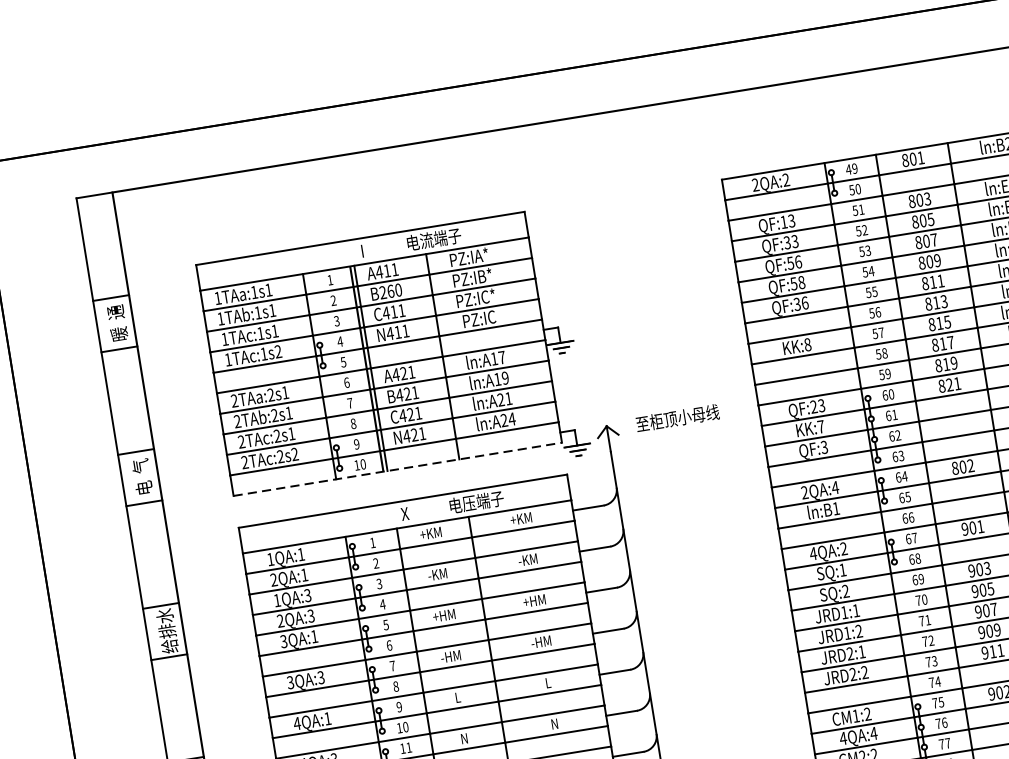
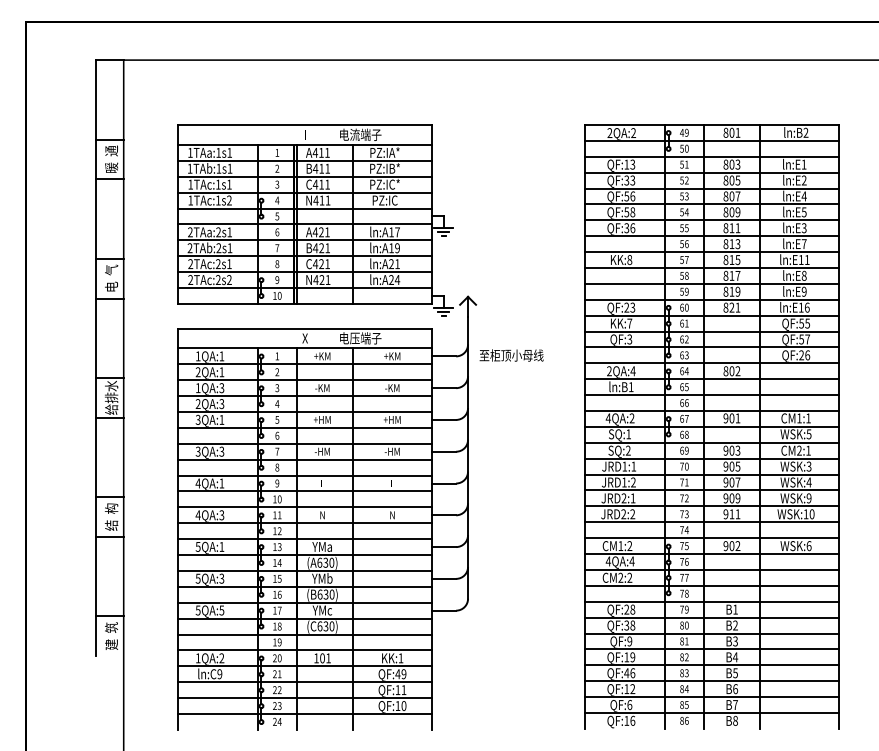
text: (390, 291) -> (321, 168), B260 -> B411
text: (677, 418) -> (511, 355), moved
line: (398, 468) -> (305, 303), dashed -> solid

